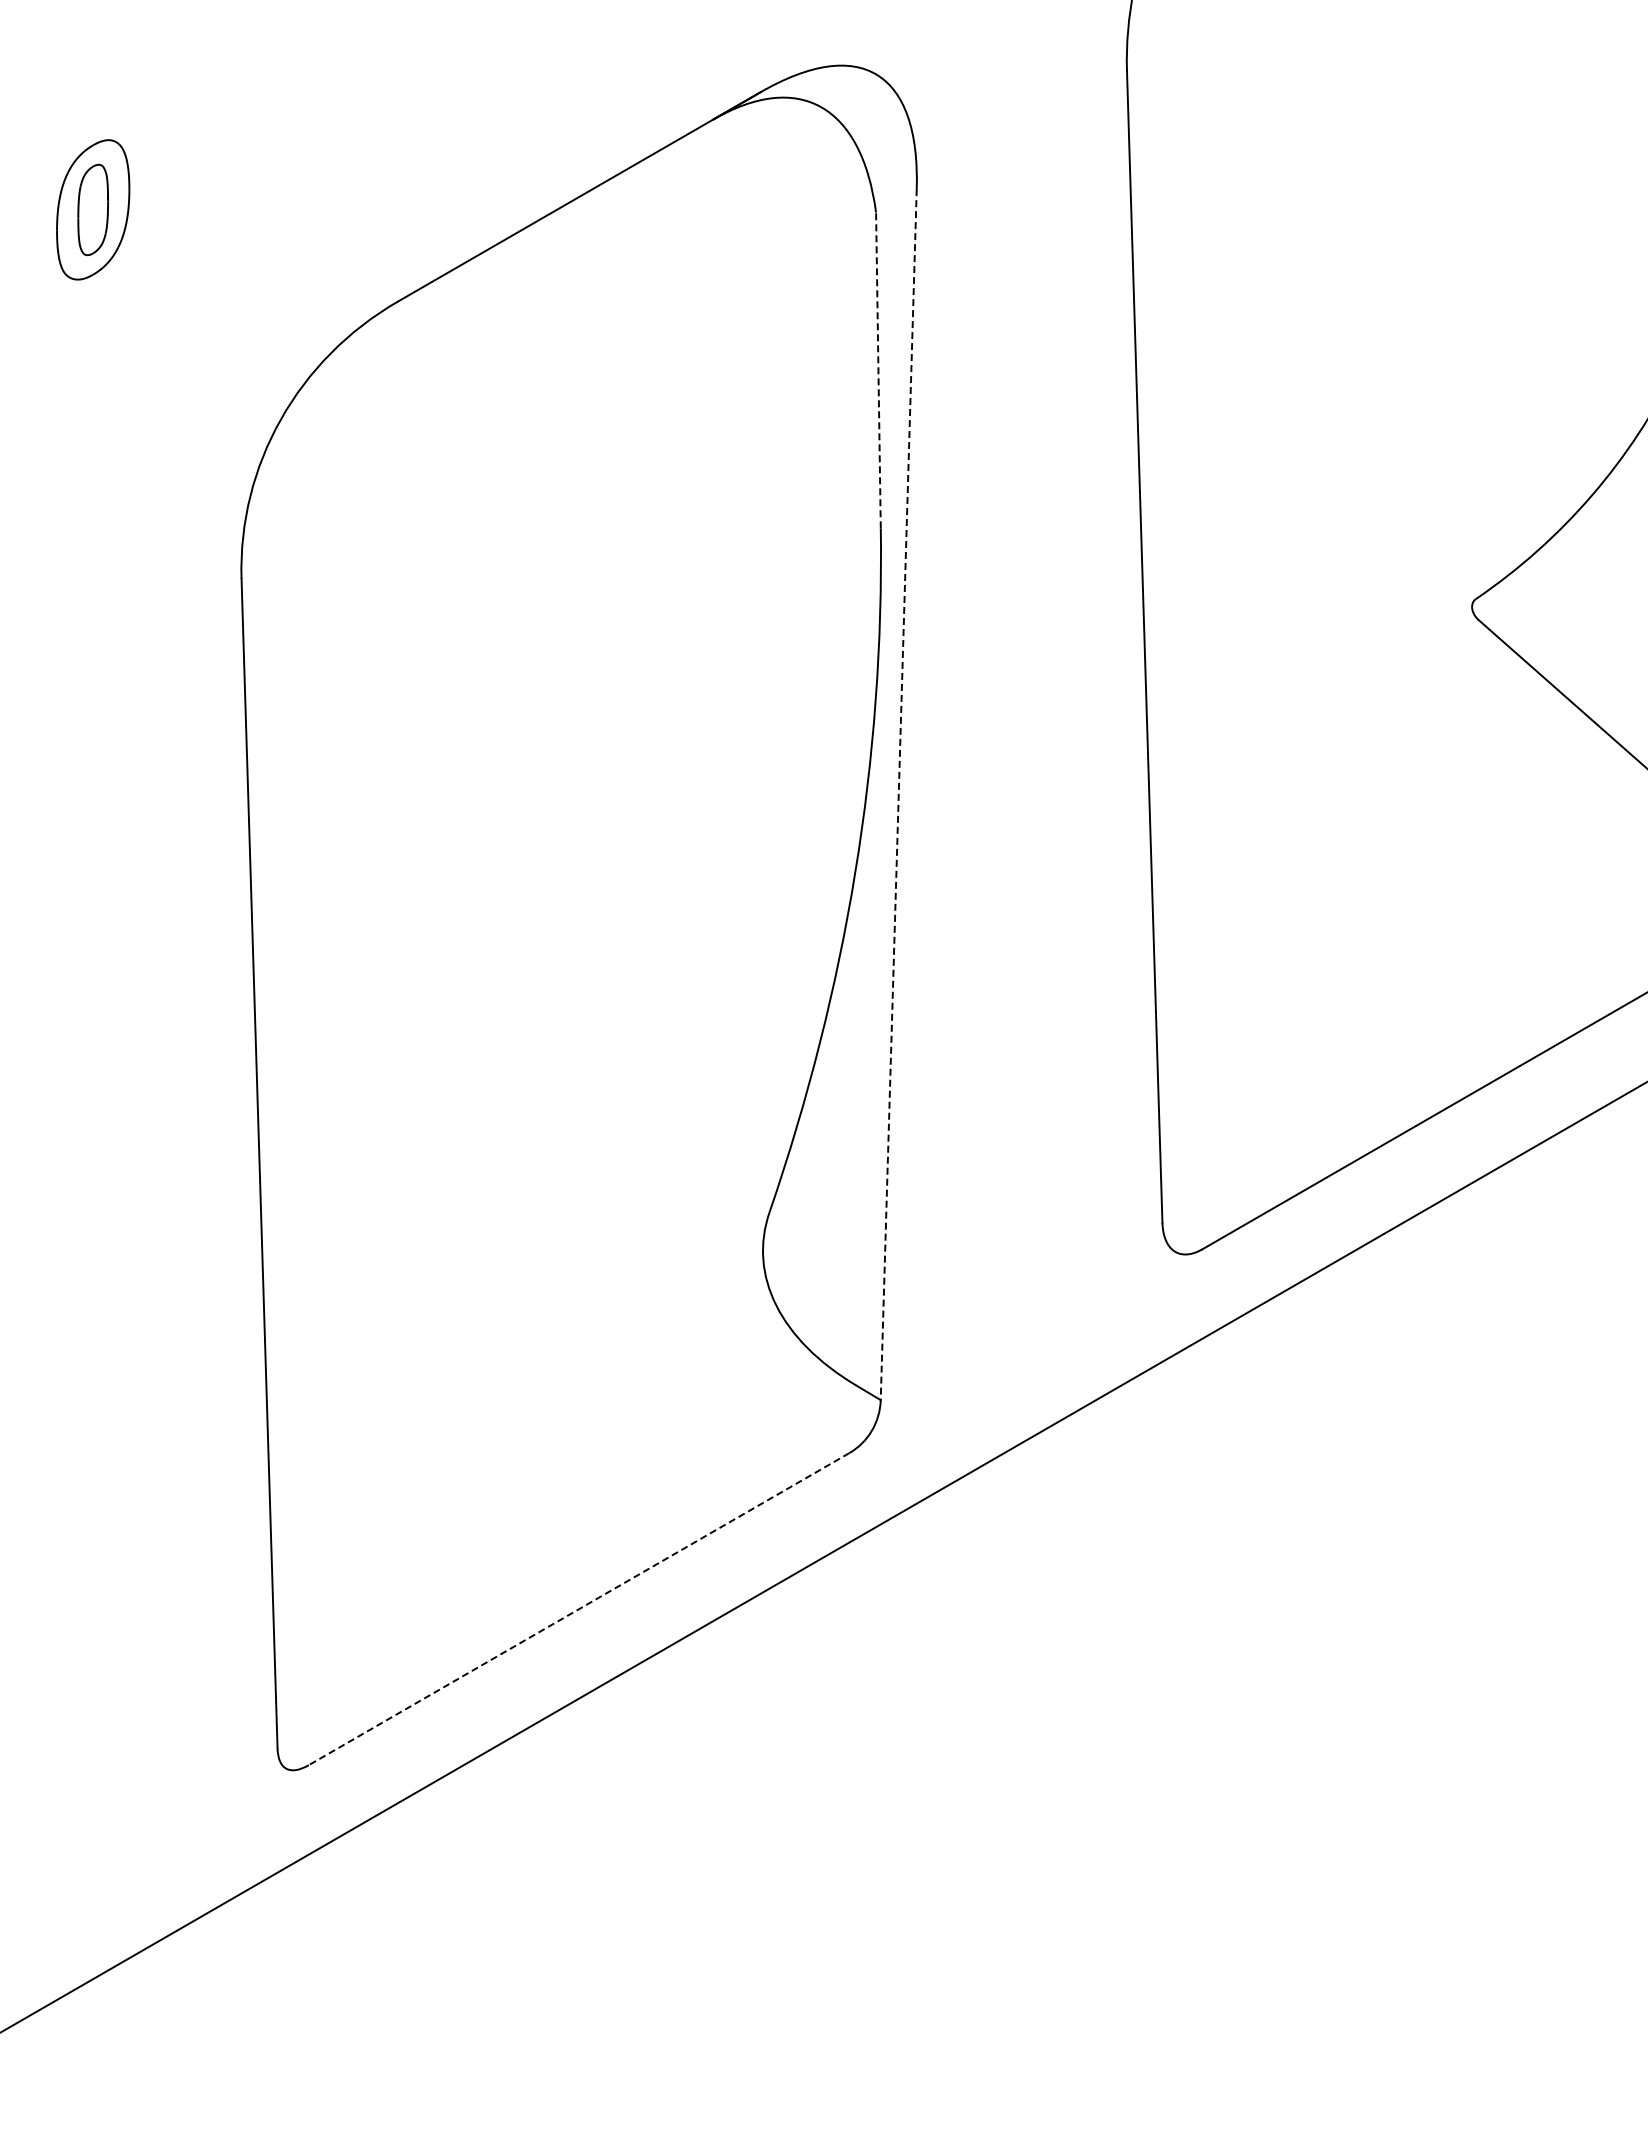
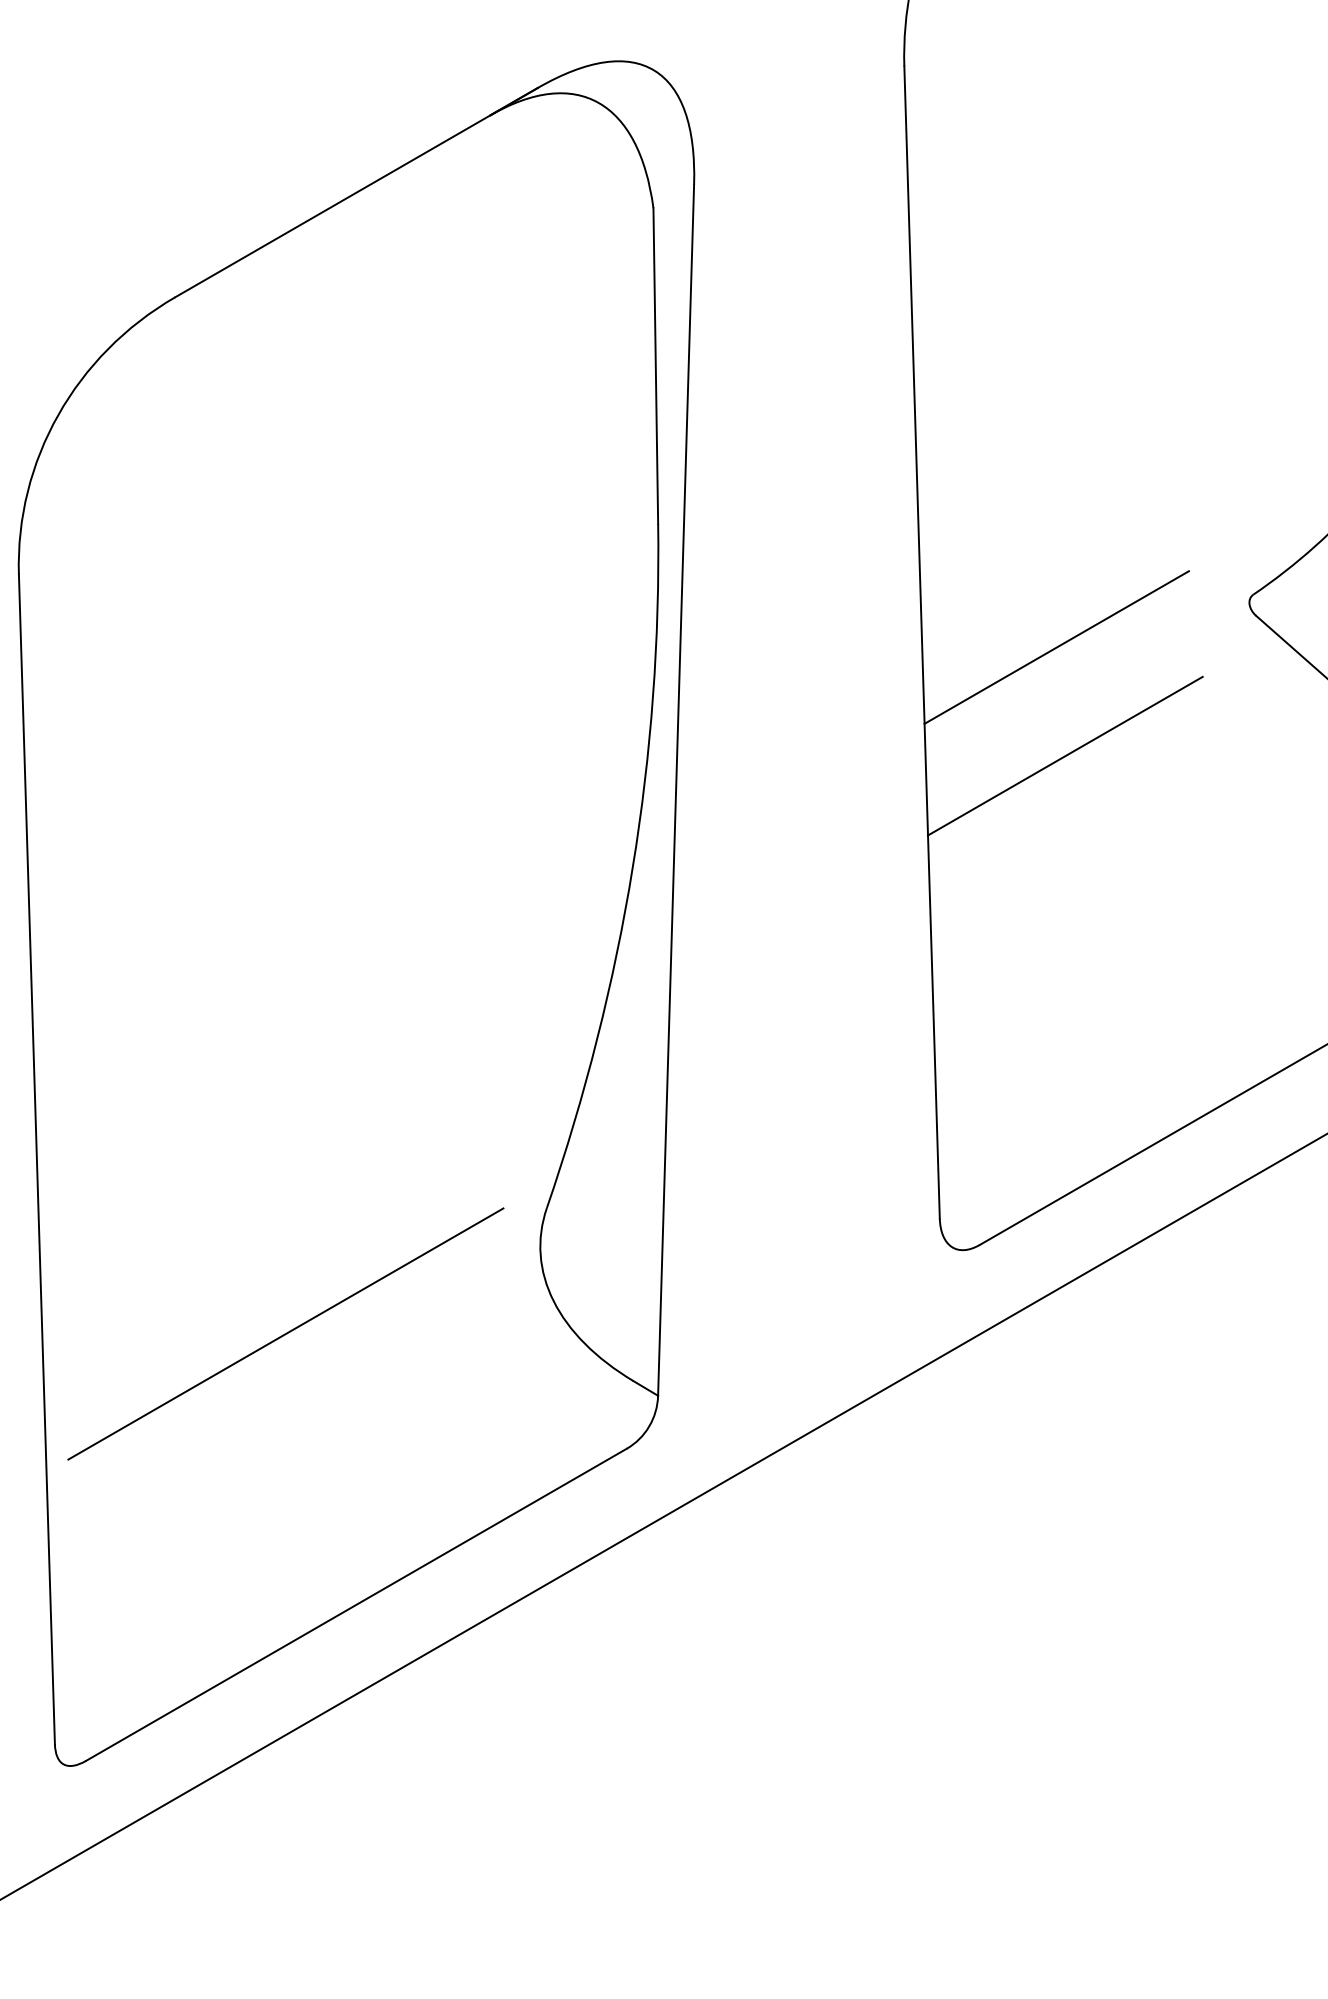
line: (878, 370) -> (655, 366), dashed -> solid
line: (1279, 651) -> (1056, 647), added
line: (1287, 760) -> (1064, 756), added
line: (898, 794) -> (675, 790), dashed -> solid
line: (508, 1337) -> (285, 1333), added
line: (578, 1609) -> (355, 1605), dashed -> solid

